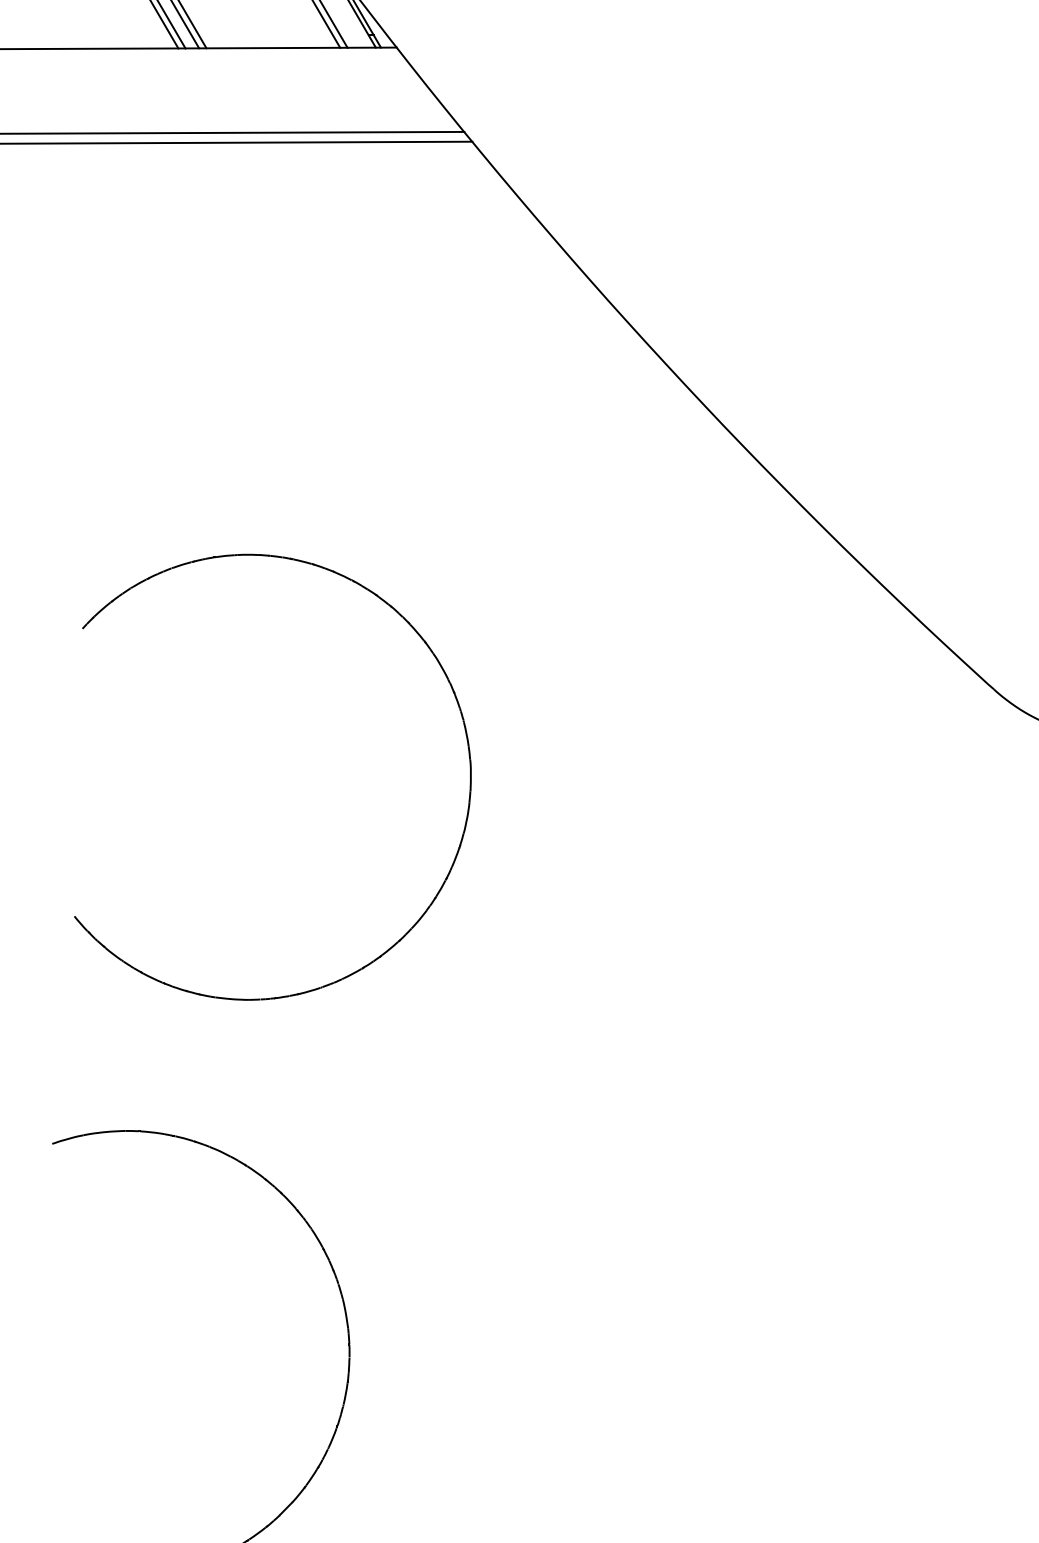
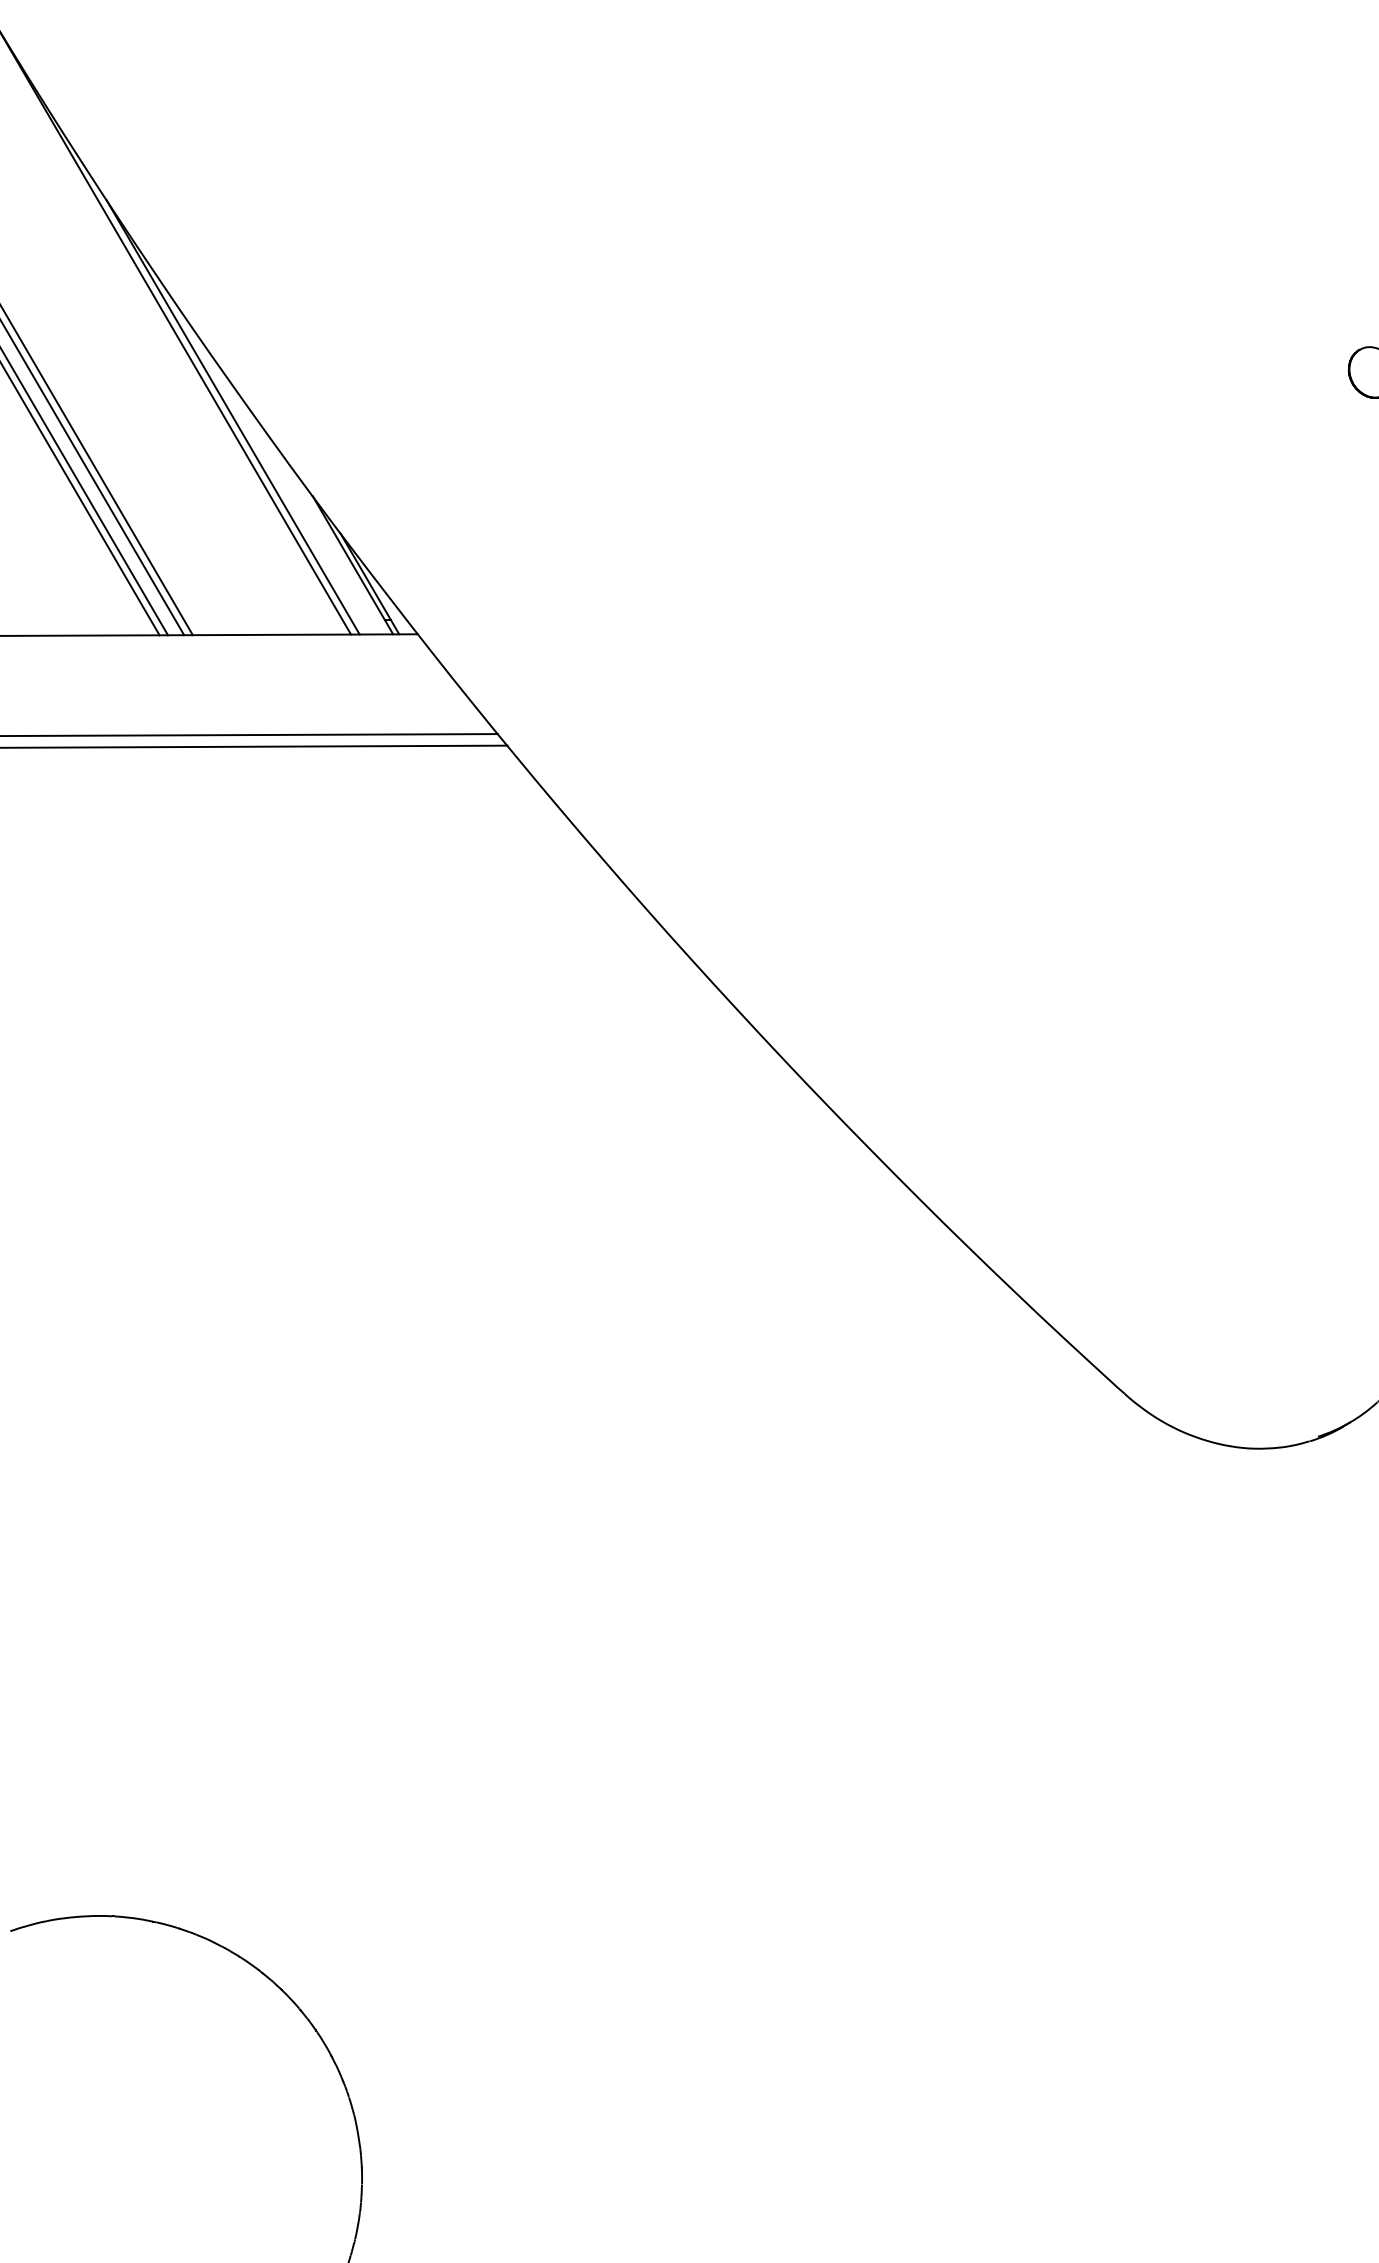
part: (469, 794) -> (503, 1517), removed

